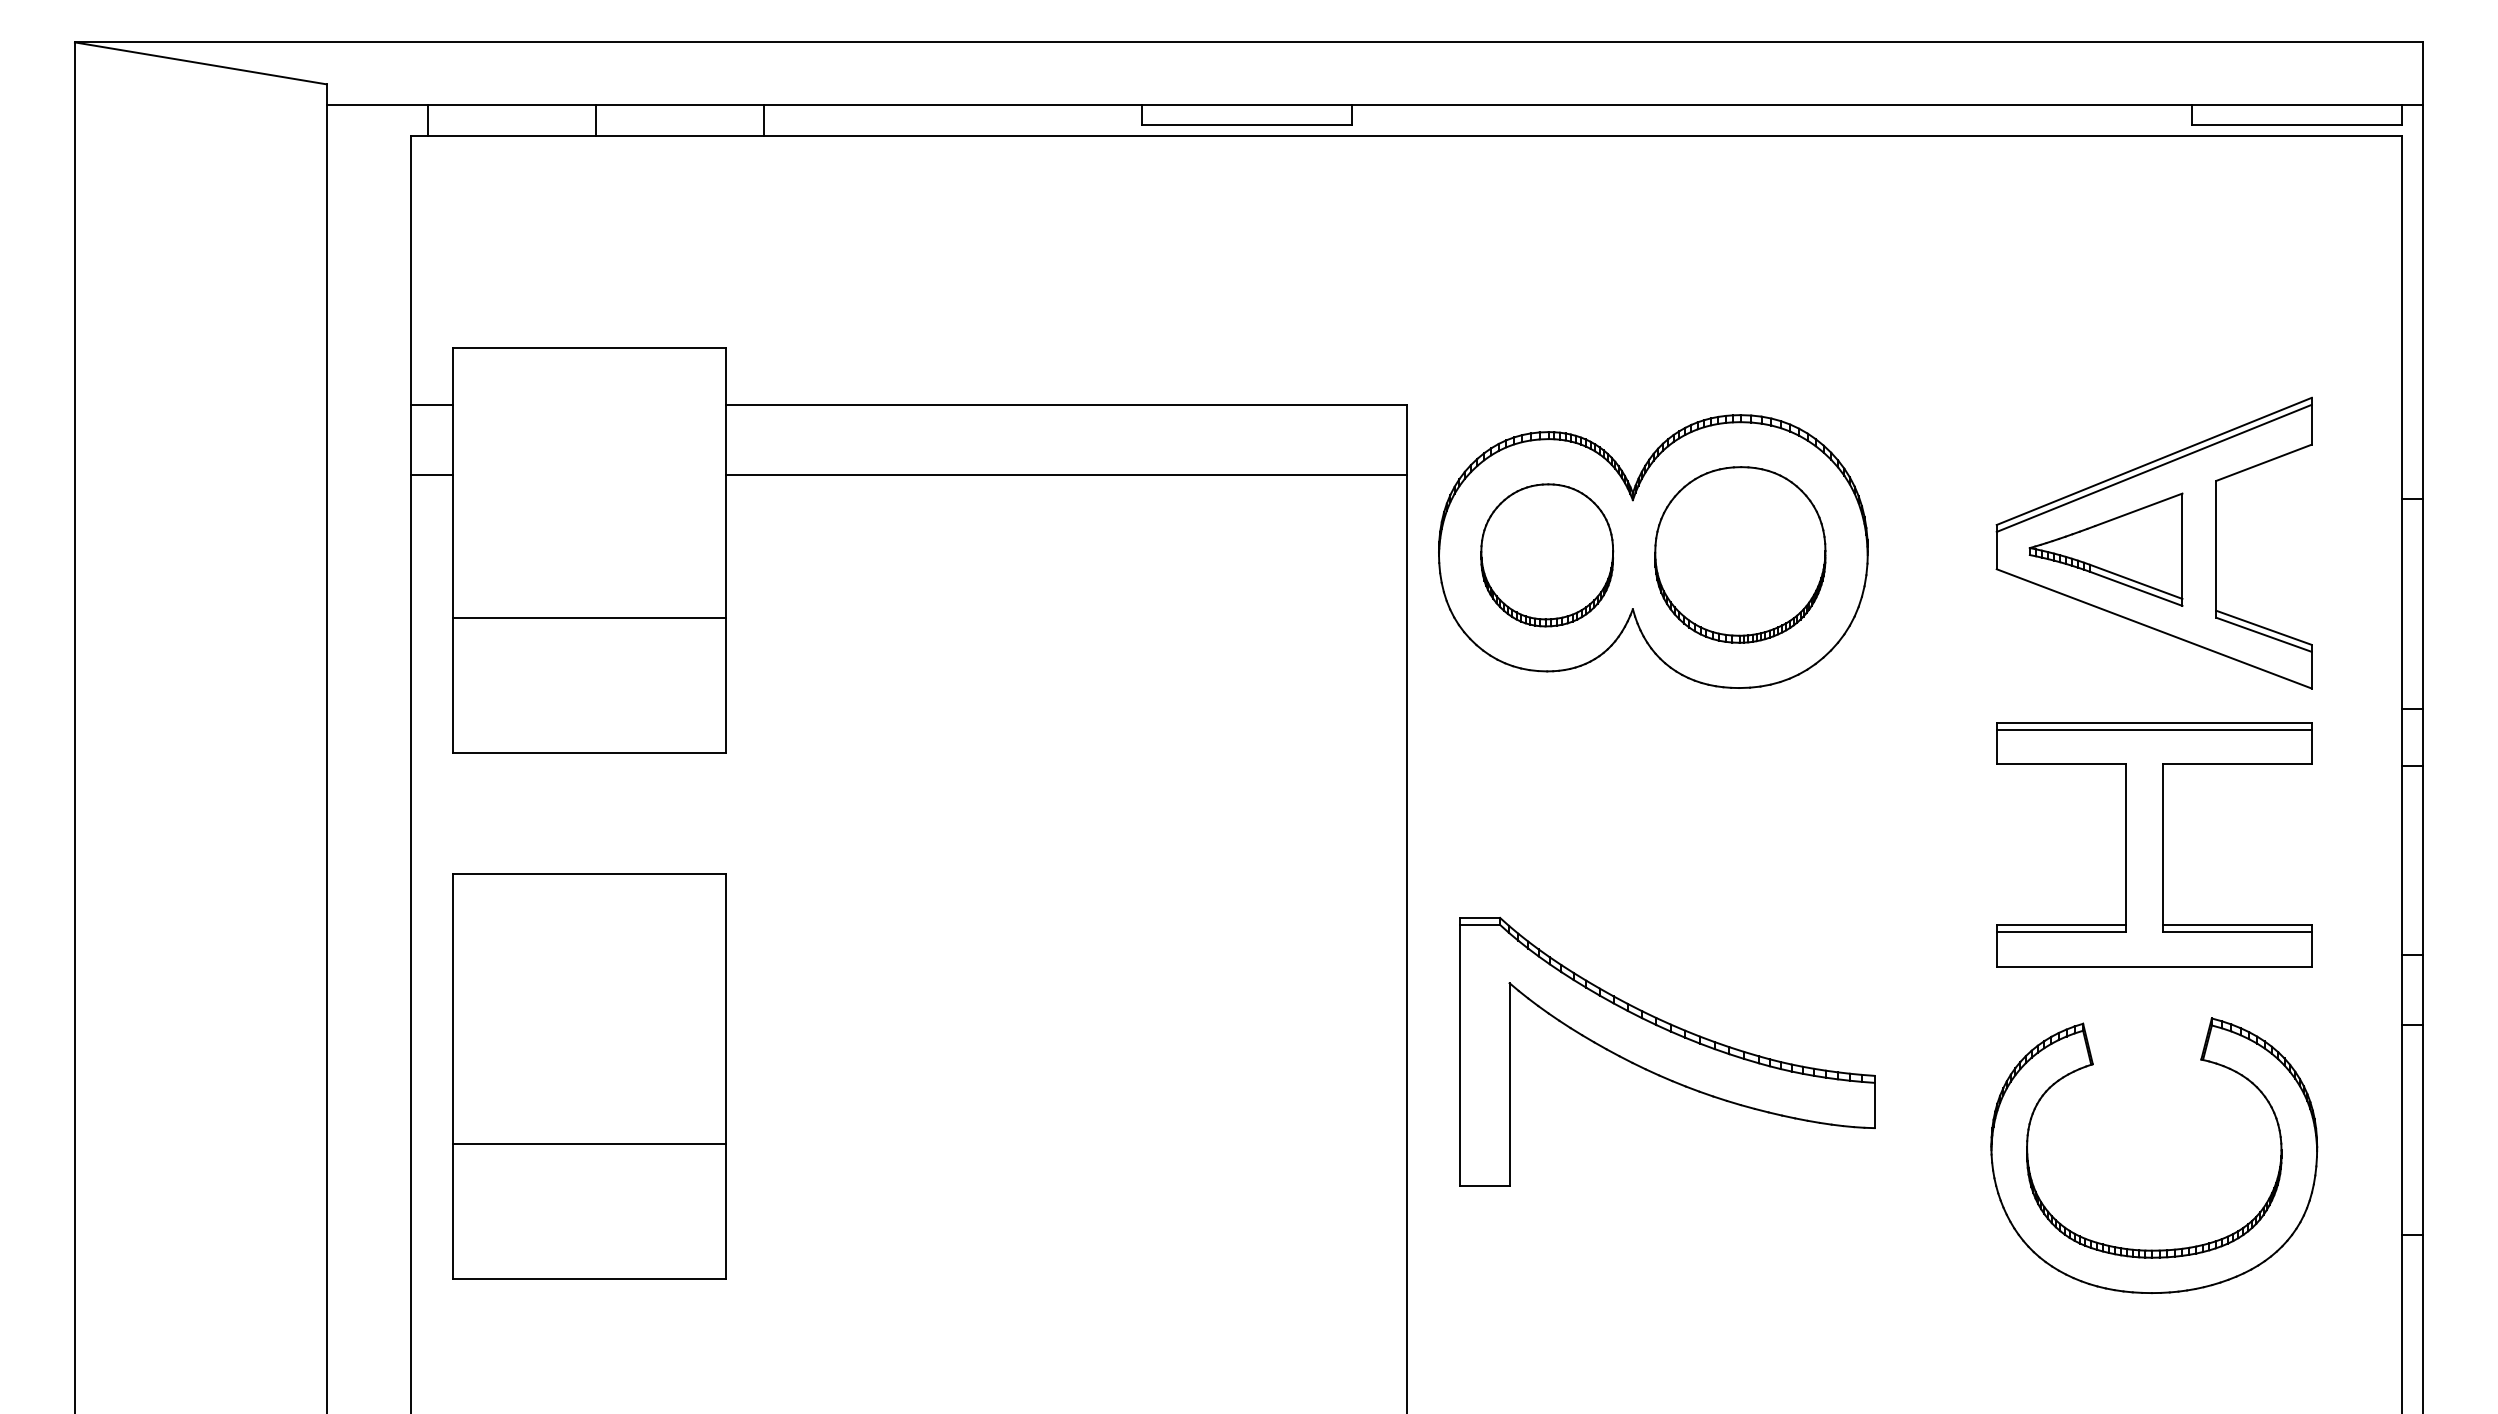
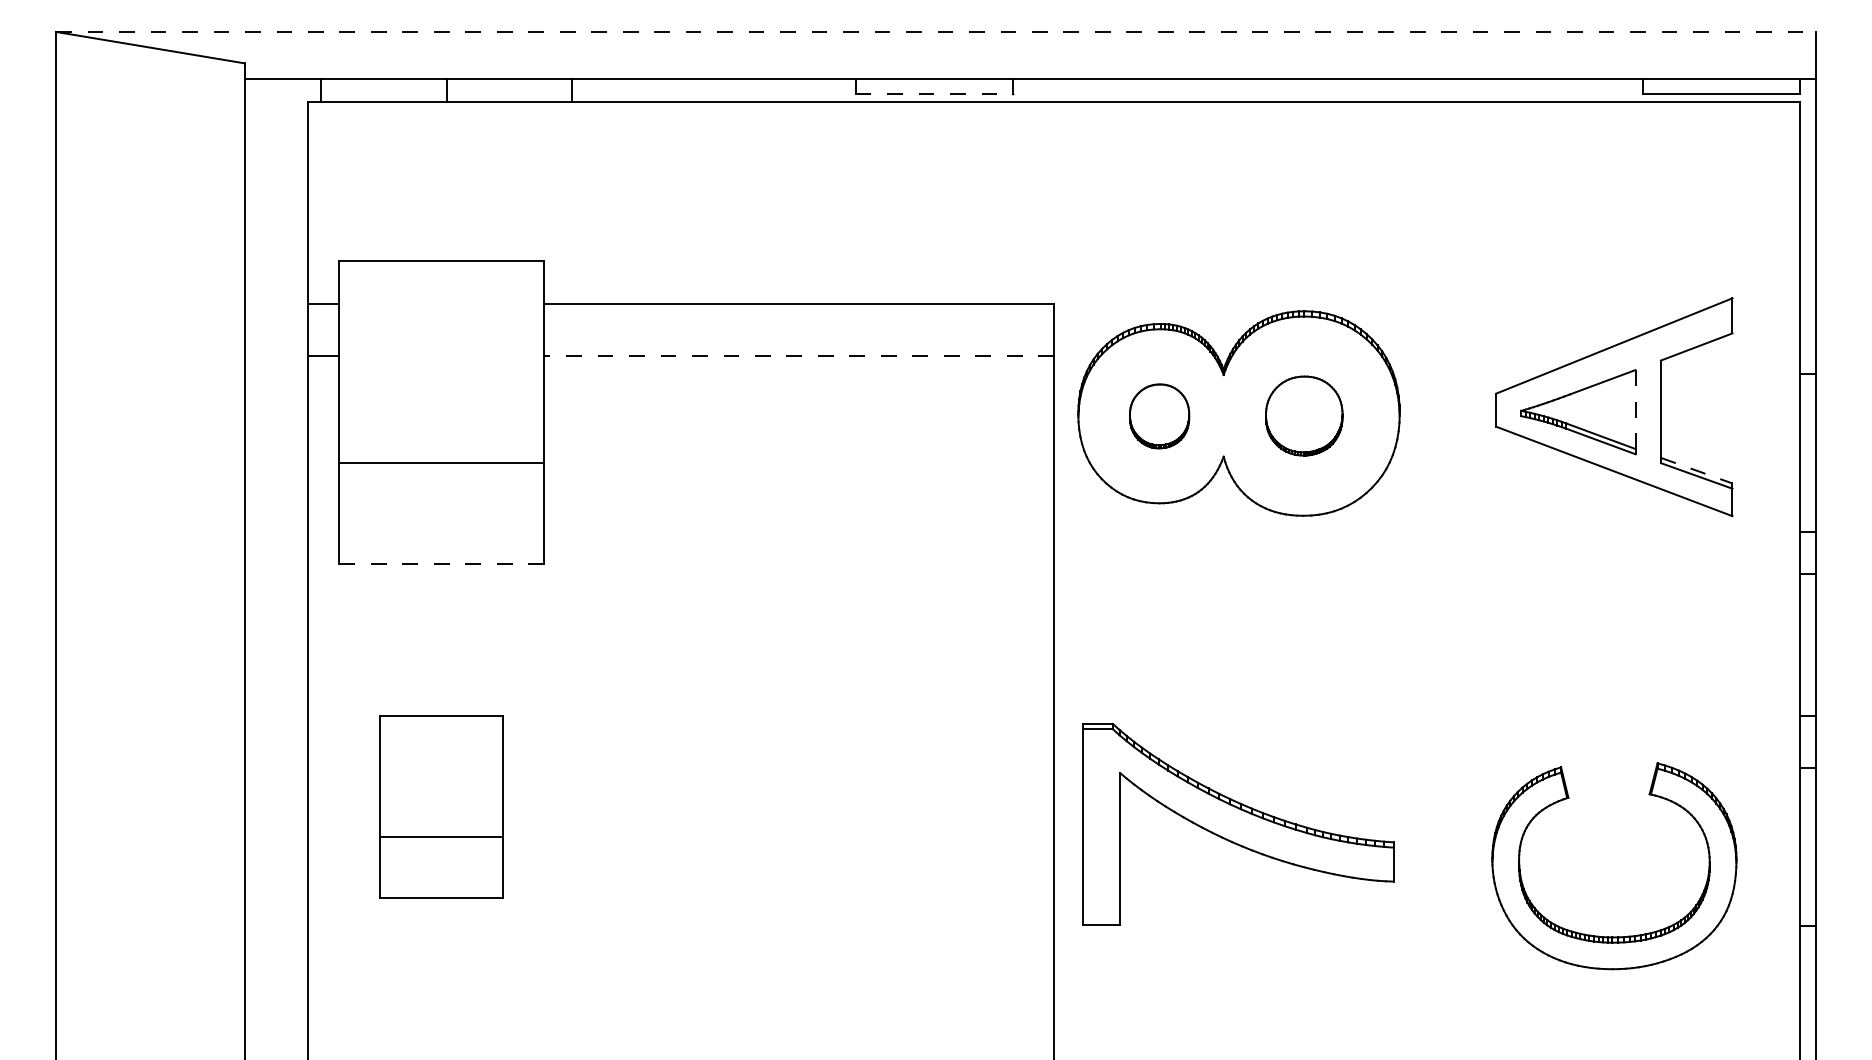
line: (1249, 42) -> (936, 32), solid -> dashed
line: (1247, 124) -> (934, 93), solid -> dashed
line: (2153, 467) -> (1613, 350), removed
line: (1065, 475) -> (798, 356), solid -> dashed
line: (2182, 546) -> (1635, 409), solid -> dashed
part: (1740, 554) -> (1304, 415), size x0.6
part: (1547, 555) -> (1159, 416), size x0.6
line: (2264, 627) -> (1697, 470), solid -> dashed
line: (589, 752) -> (441, 564), solid -> dashed
part: (2154, 844) -> (1614, 633), removed
part: (1667, 1051) -> (1238, 824), moved
part: (589, 1076) -> (441, 806), size x0.6

